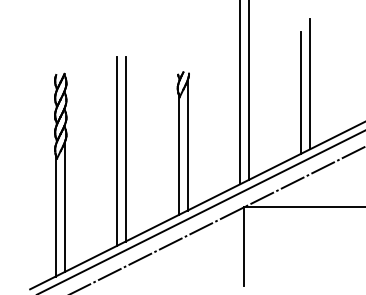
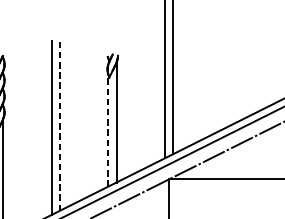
line: (310, 84) -> (230, 65), removed
line: (301, 92) -> (222, 73), removed
line: (126, 148) -> (60, 125), solid -> dashed
line: (178, 154) -> (108, 130), solid -> dashed

